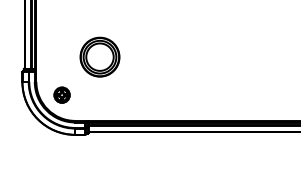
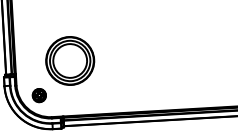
part: (99, 56) -> (69, 60), size x1.43

